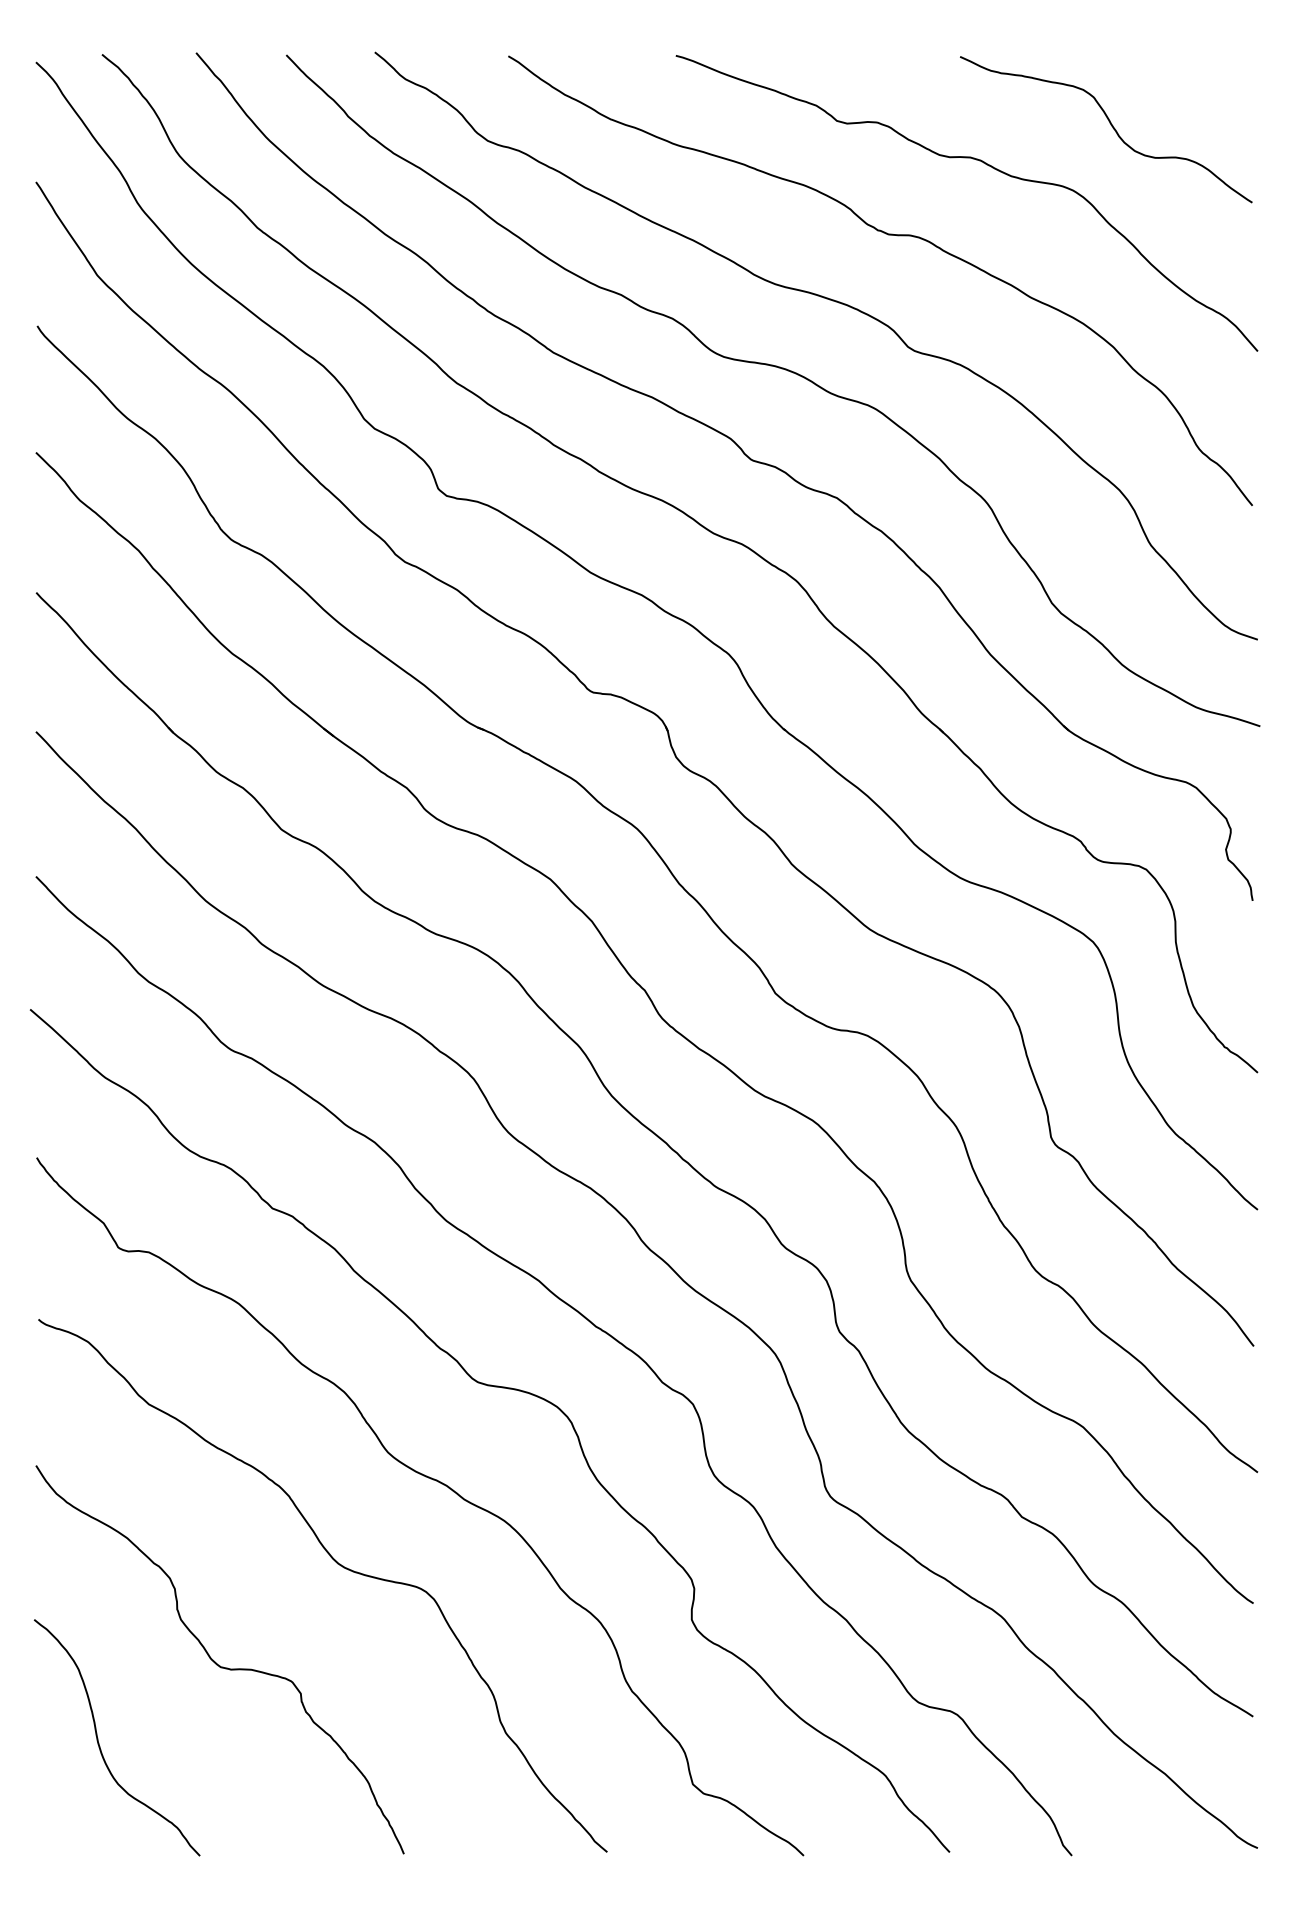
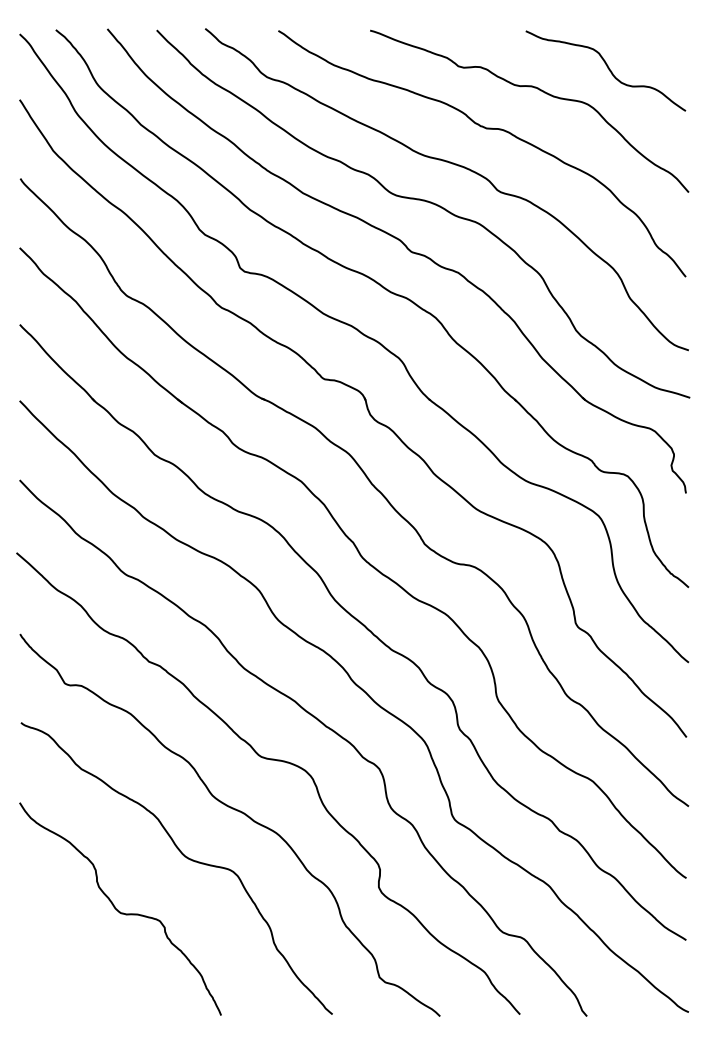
curve: (99, 1739) -> (54, 952), removed

